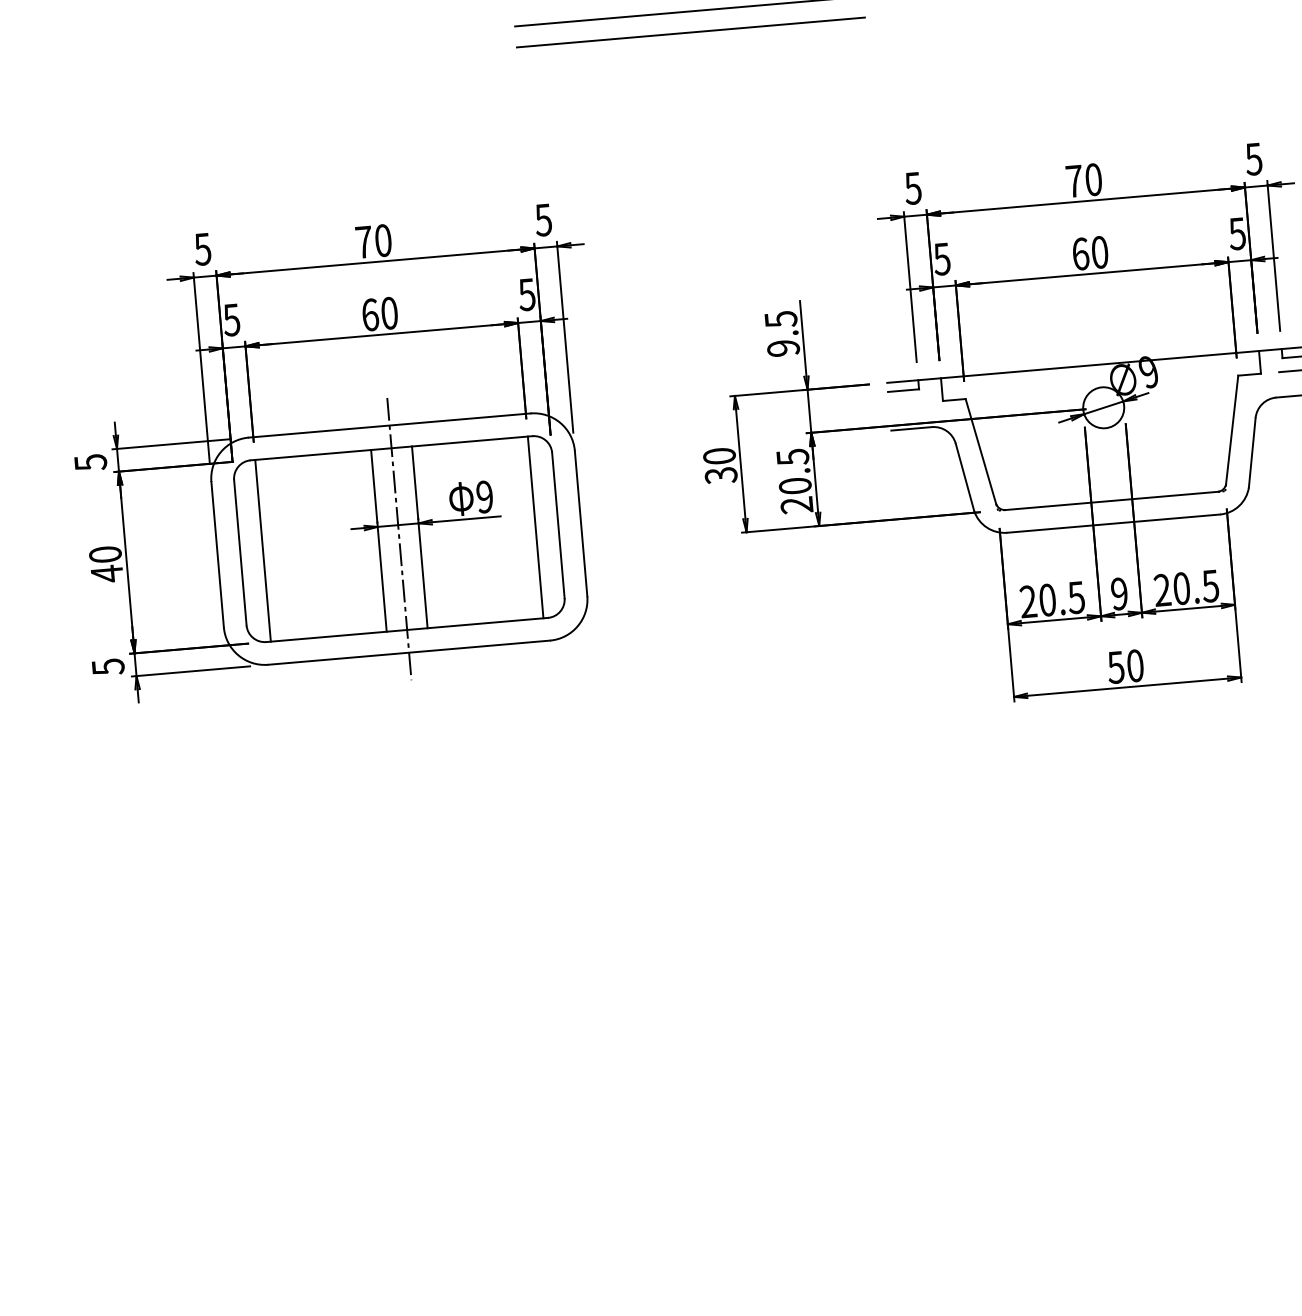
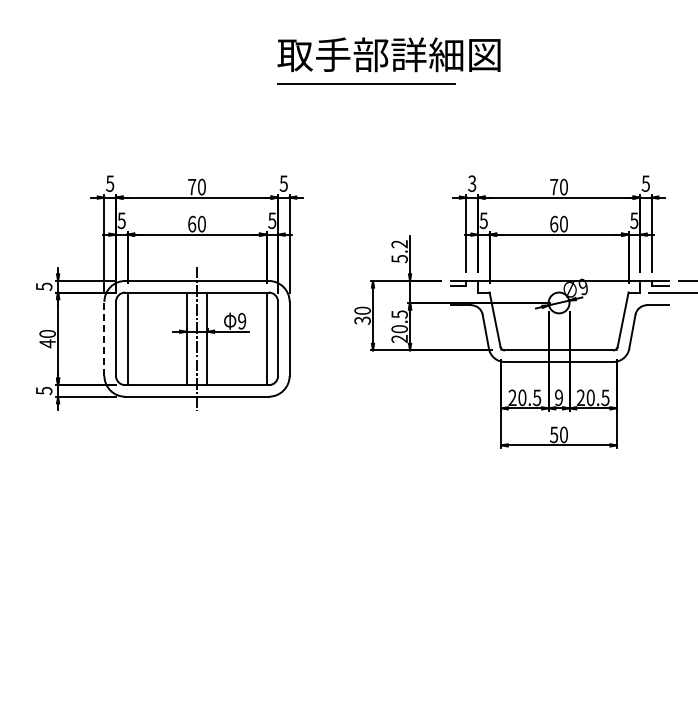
line: (690, 33) -> (366, 95), removed
text: (913, 187) -> (472, 183), 5 -> 3
text: (781, 333) -> (399, 251), 9.5 -> 5.2
line: (217, 553) -> (104, 338), solid -> dashed

